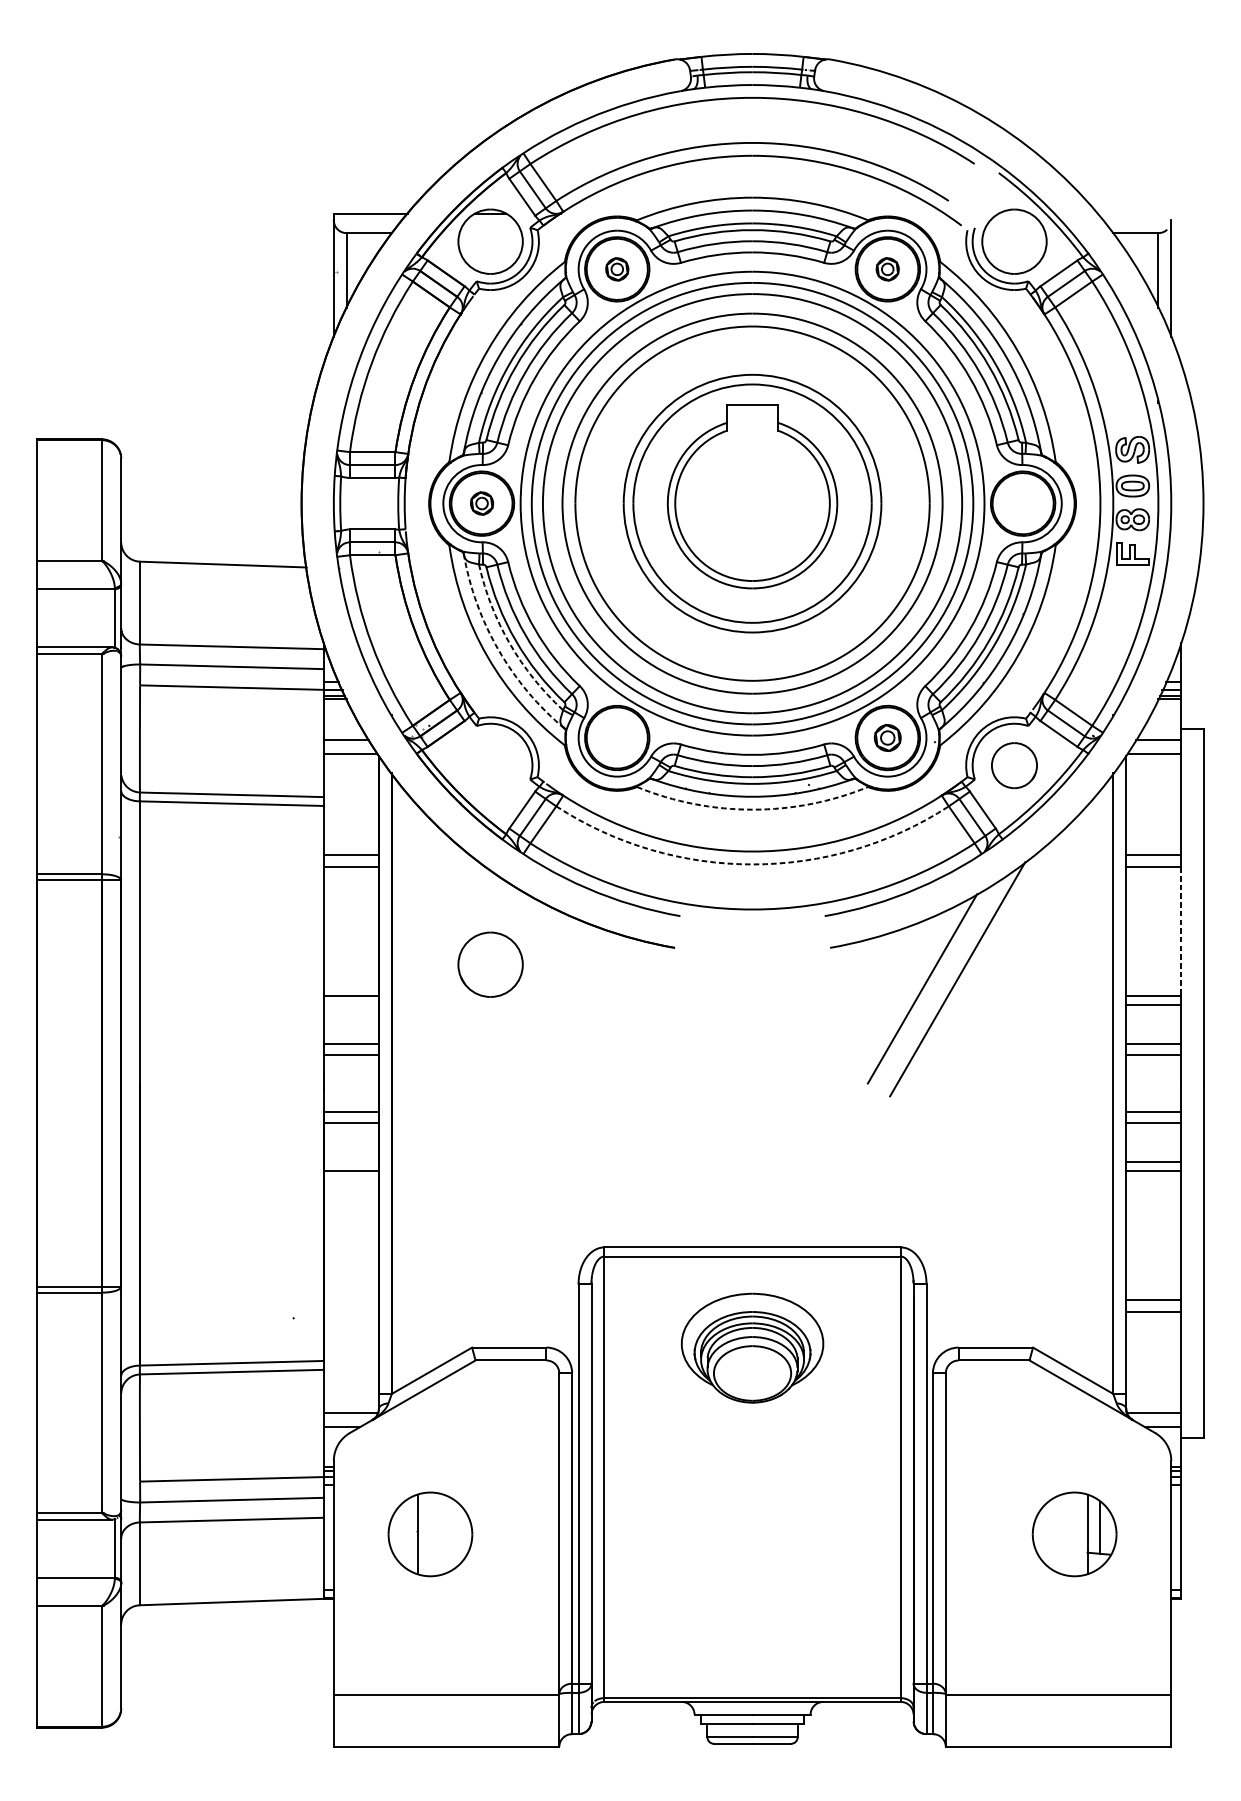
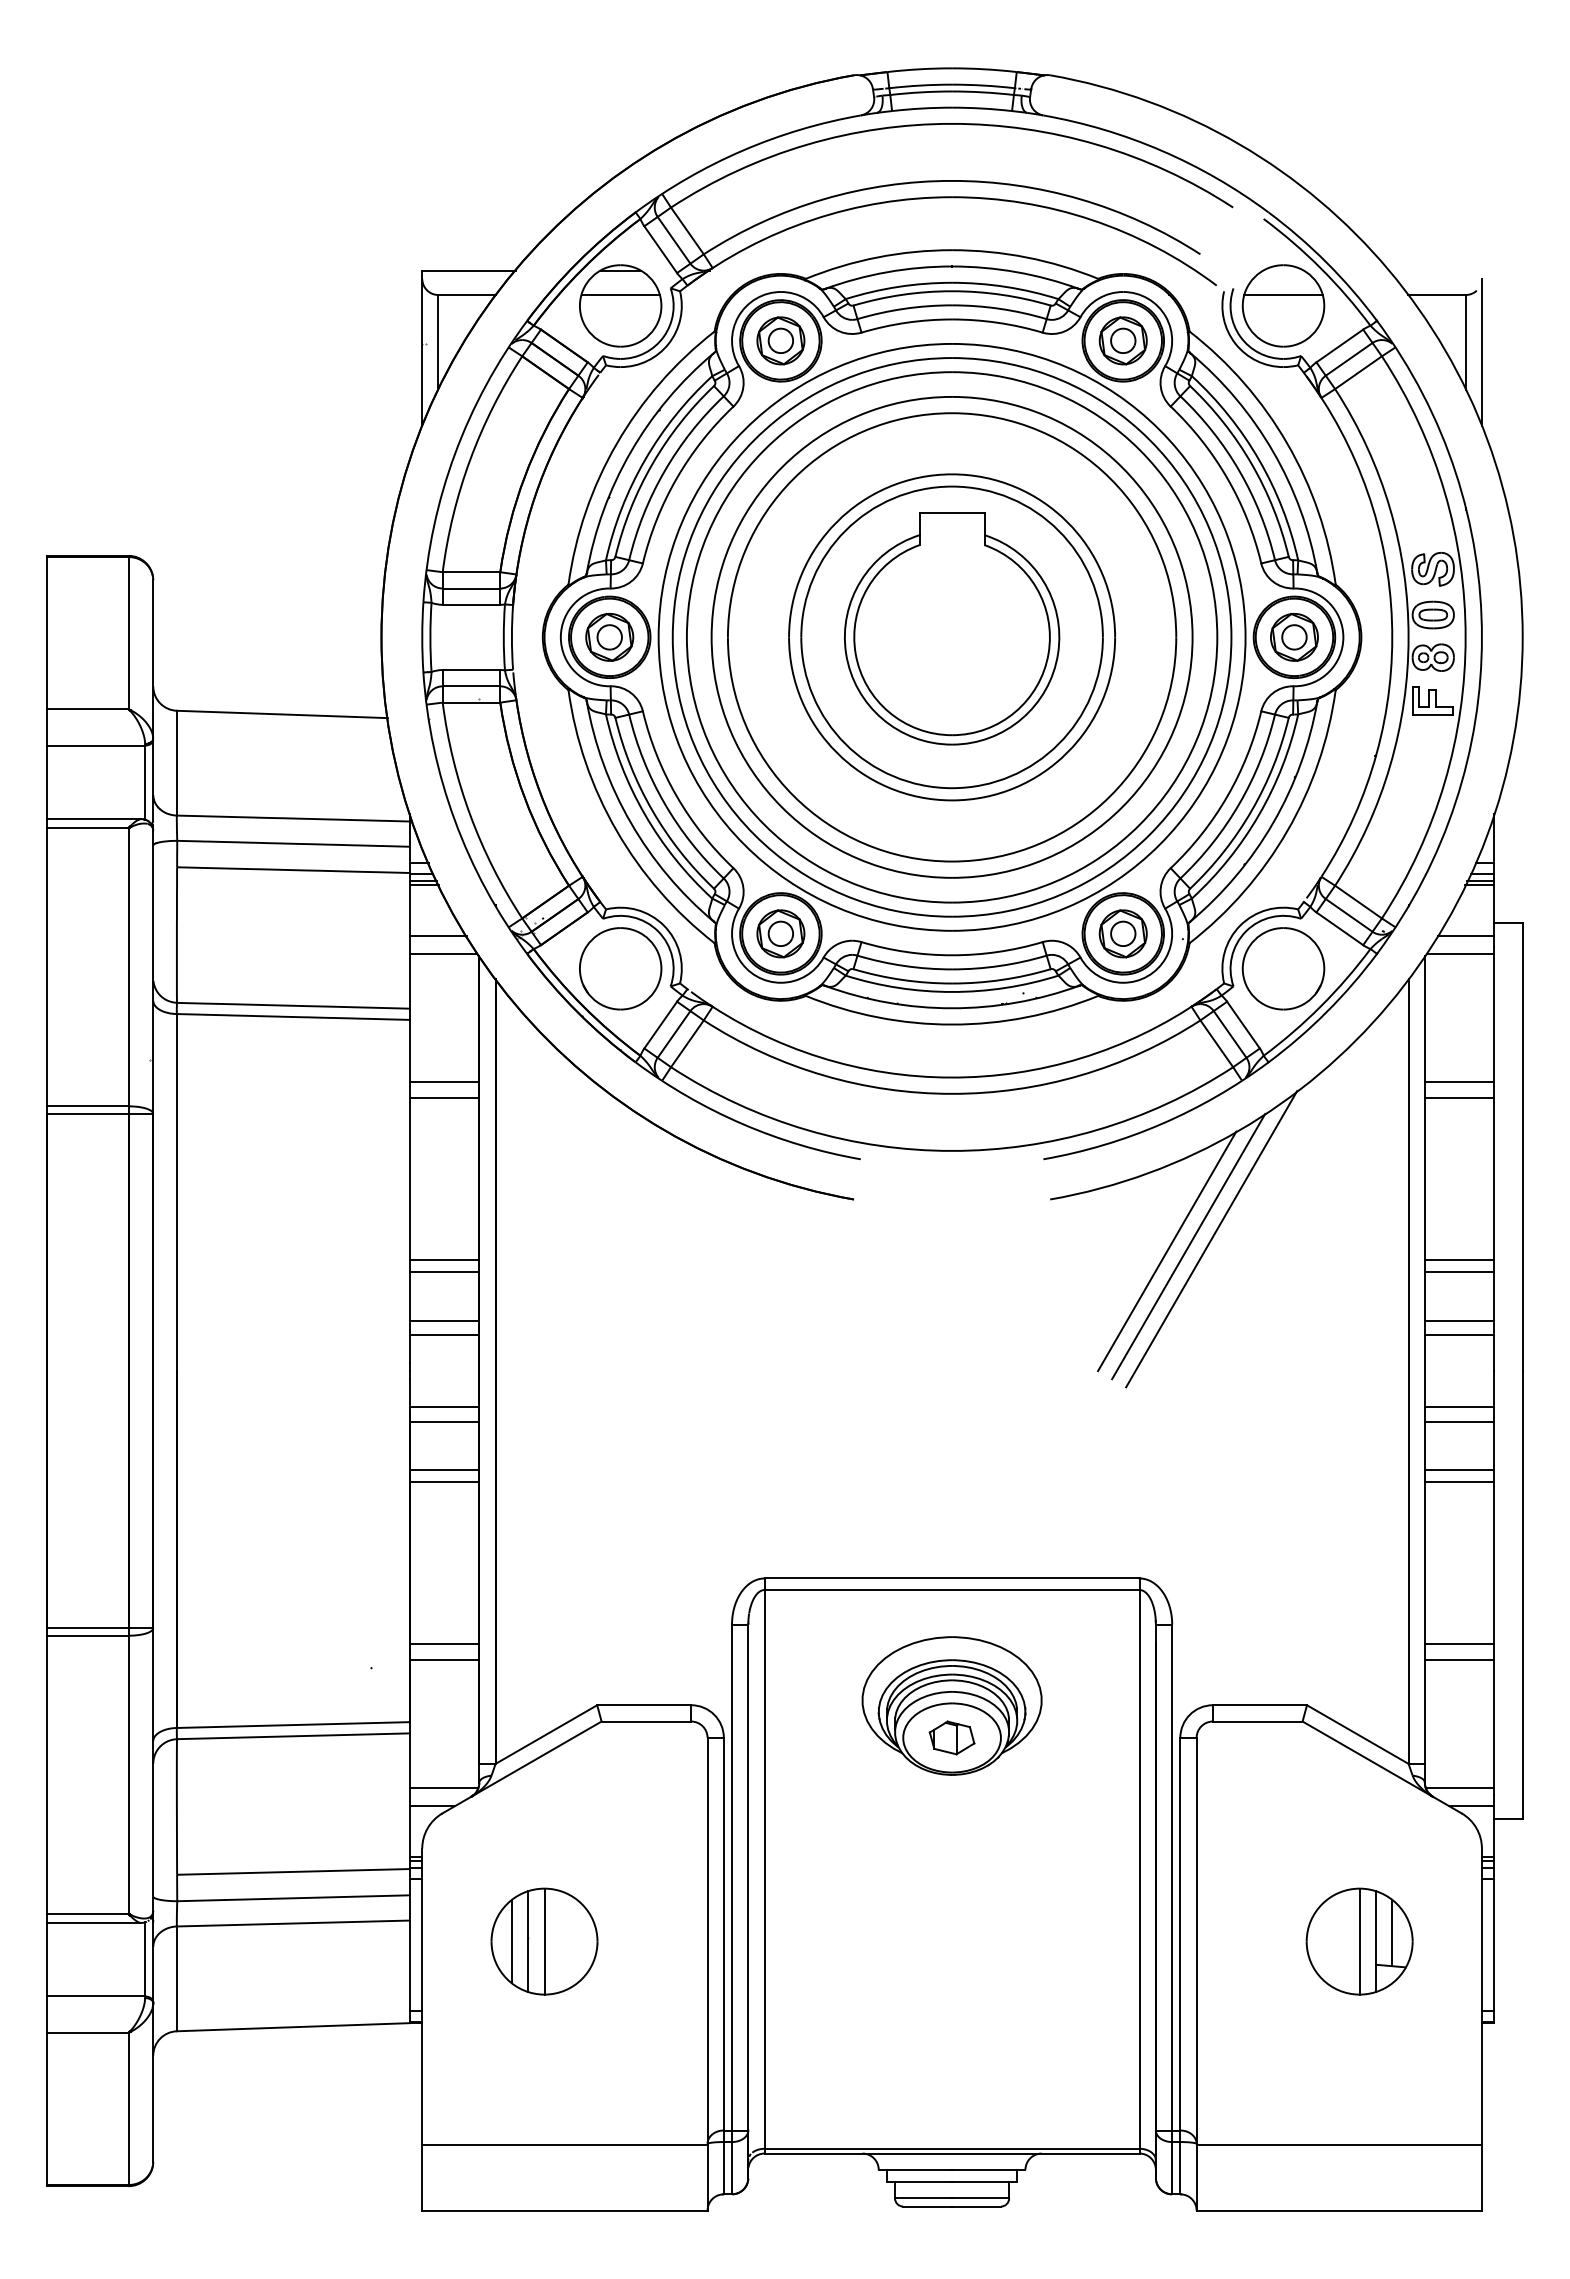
line: (490, 233) -> (620, 295), added
line: (1014, 233) -> (1283, 295), added
part: (616, 269) -> (780, 340), size x1.67
part: (887, 269) -> (1122, 340), size x1.67
part: (481, 502) -> (609, 636), size x1.67
part: (1023, 503) -> (1294, 637), added
arc: (510, 643) -> (645, 814), dashed -> solid
arc: (498, 649) -> (630, 822), dashed -> solid
part: (616, 737) -> (780, 933), added
part: (887, 737) -> (1122, 933), size x1.43
part: (1014, 765) -> (1283, 968), size x1.43
arc: (752, 809) -> (952, 1024), dashed -> solid
arc: (752, 864) -> (952, 1093), dashed -> solid
line: (1181, 932) -> (1494, 1179), dashed -> solid
part: (490, 964) -> (620, 968), moved
line: (939, 985) -> (1188, 1246), added
line: (351, 1005) -> (444, 1272), added
line: (351, 1161) -> (444, 1469), added
line: (351, 1299) -> (444, 1644), added
line: (351, 1312) -> (444, 1660), added
part: (752, 1373) -> (951, 1737), added
line: (404, 1534) -> (511, 1941), added
line: (430, 1534) -> (544, 1941), added
line: (1074, 1534) -> (1359, 1941), added

